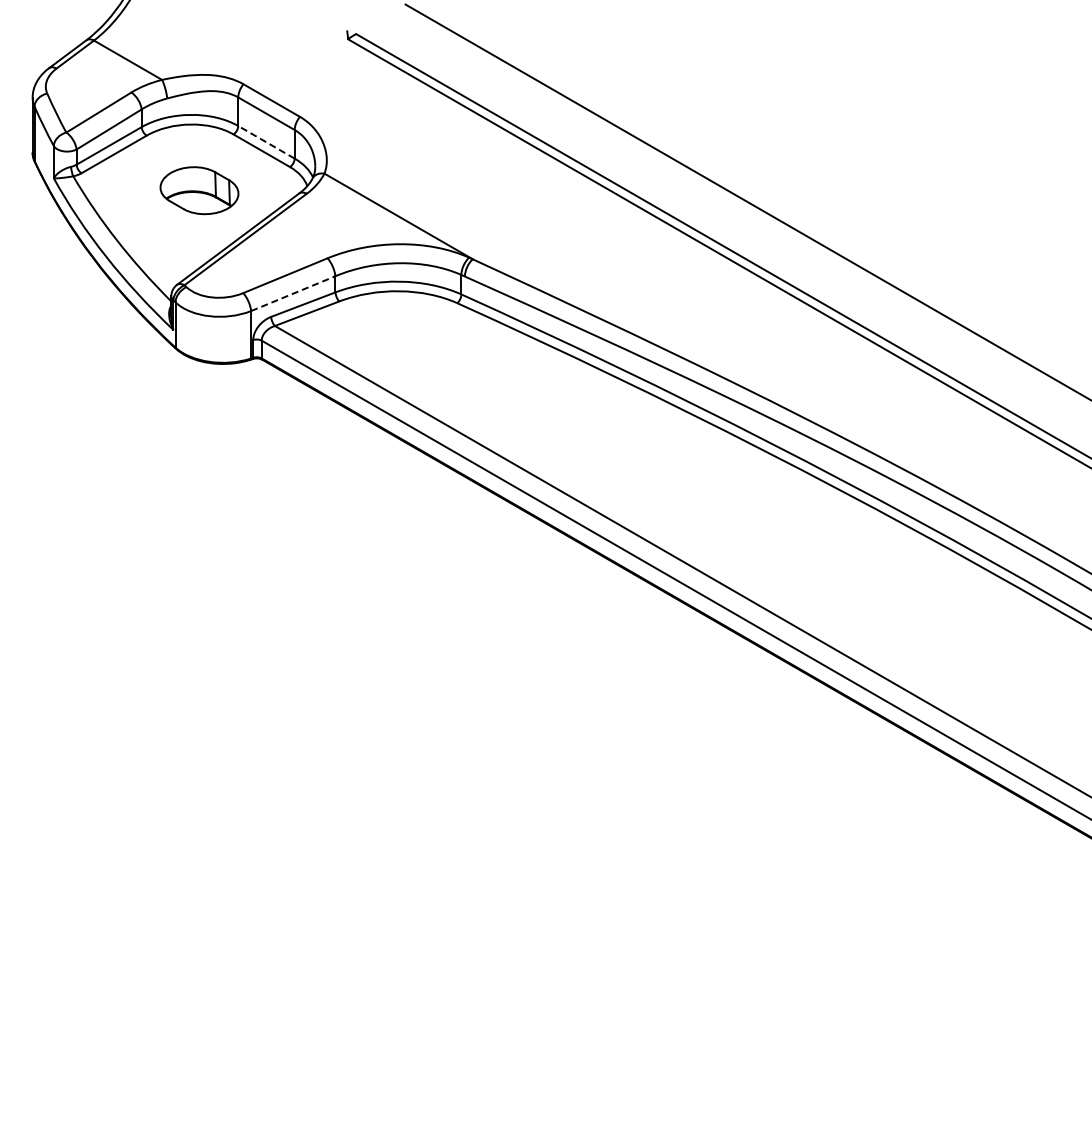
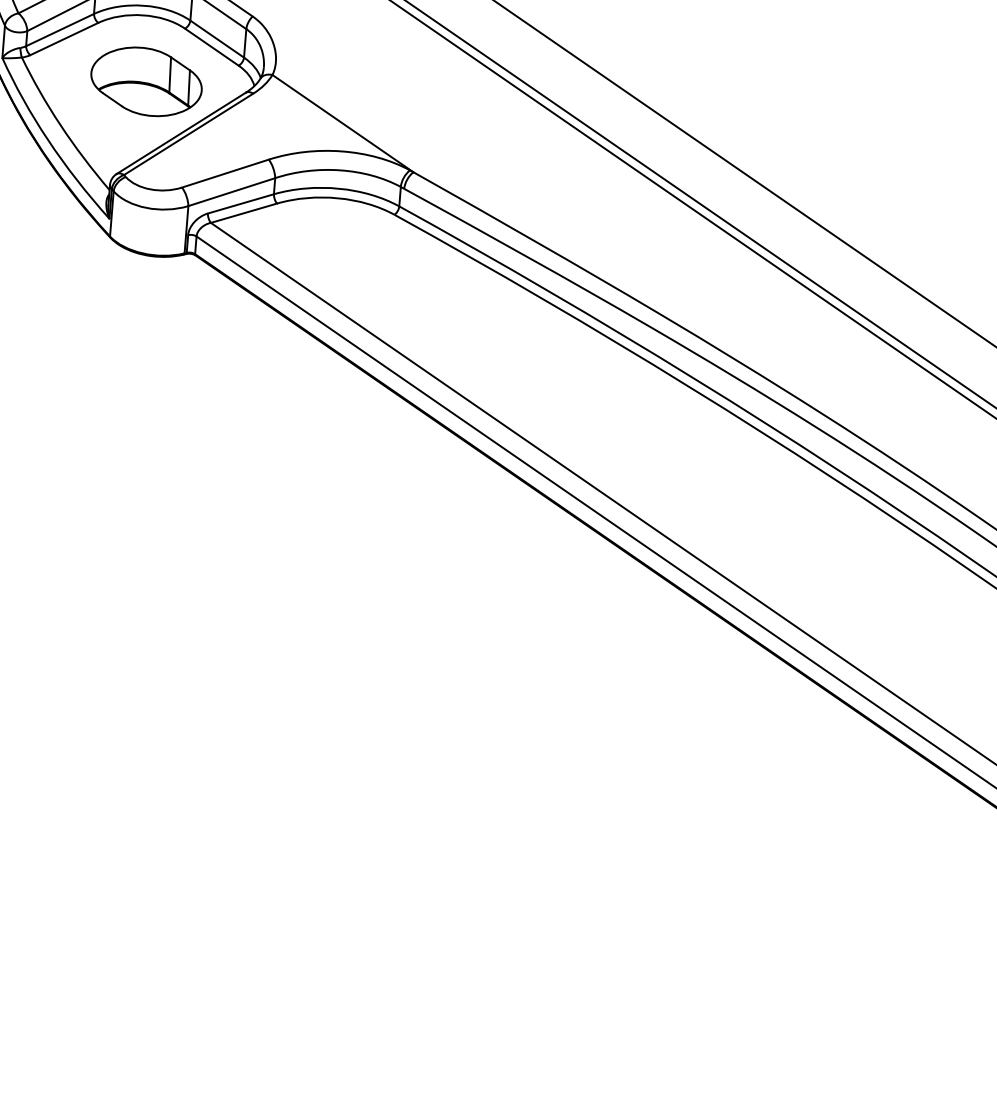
line: (266, 142) -> (217, 39), dashed -> solid
part: (199, 190) -> (146, 81), size x1.43
line: (293, 293) -> (232, 191), dashed -> solid

